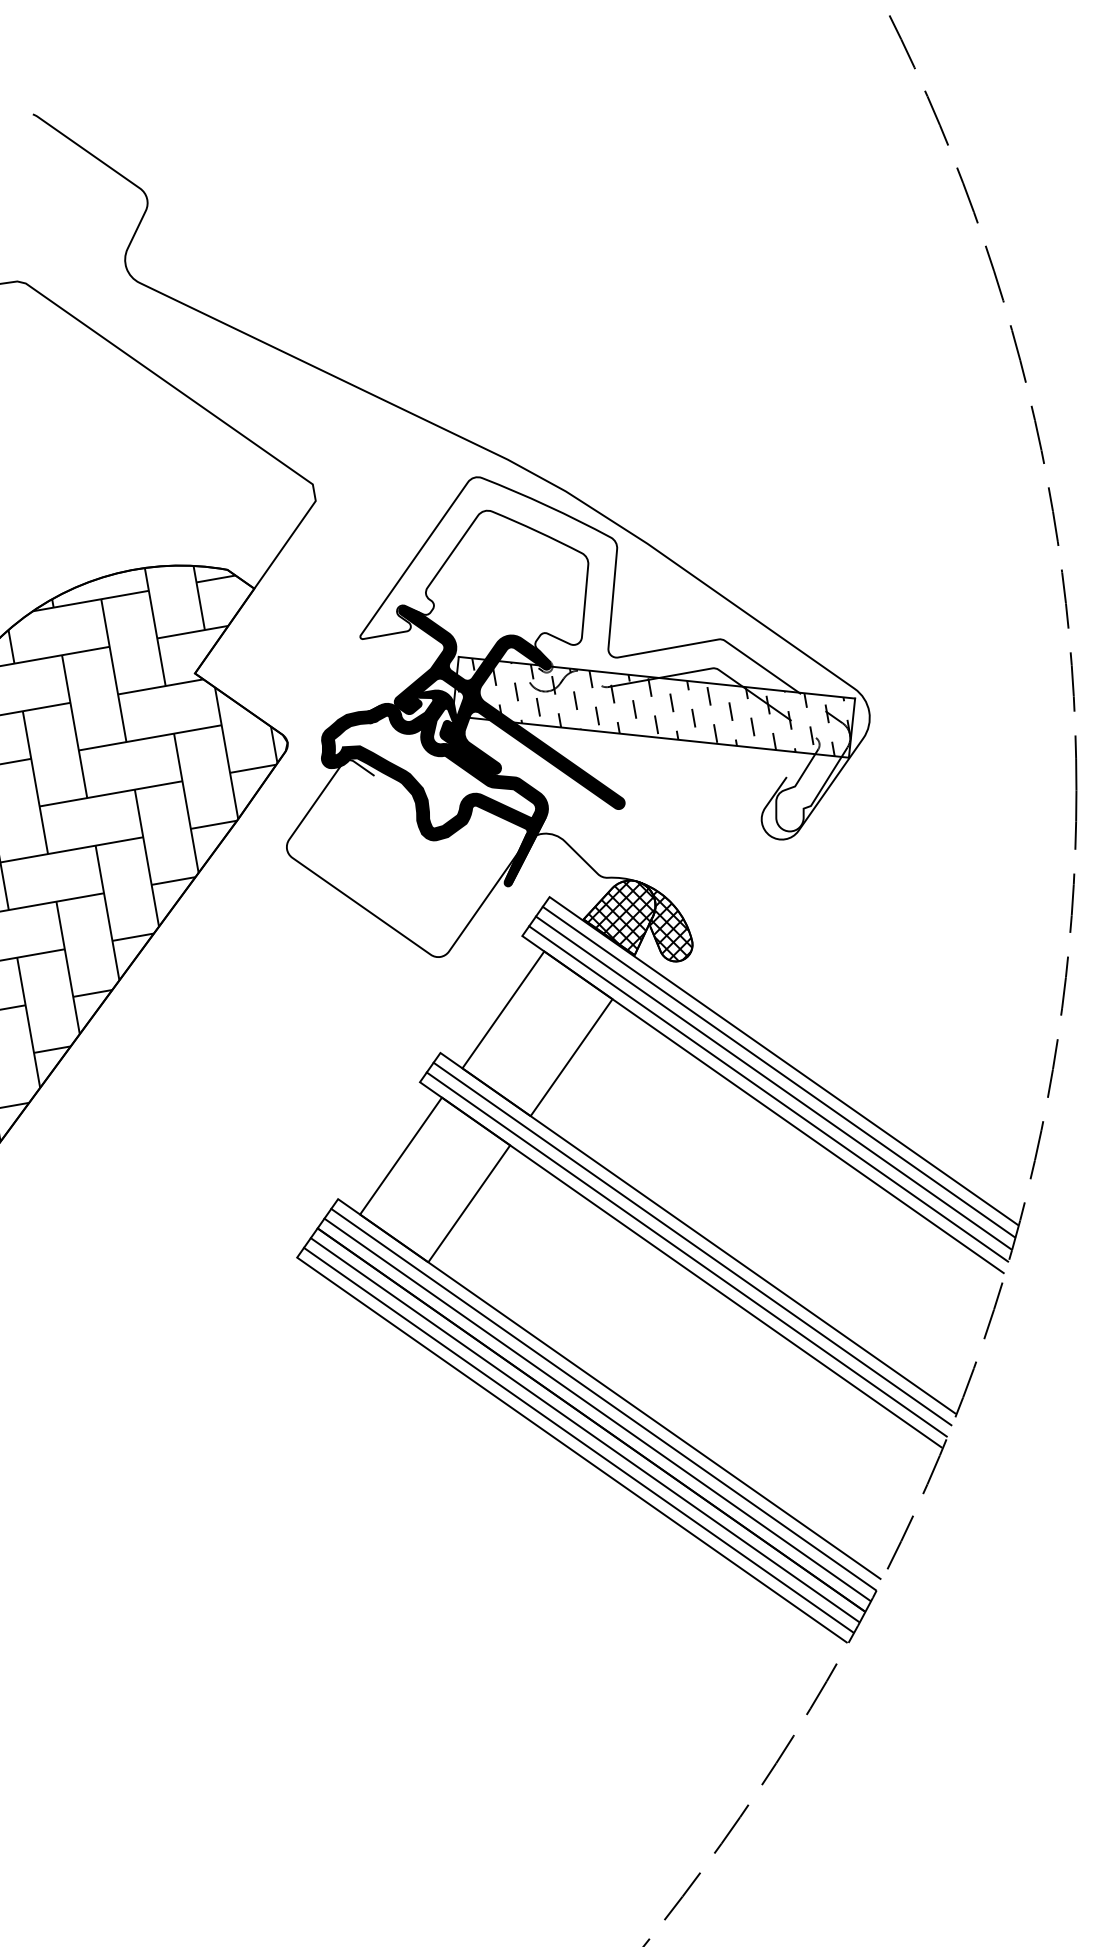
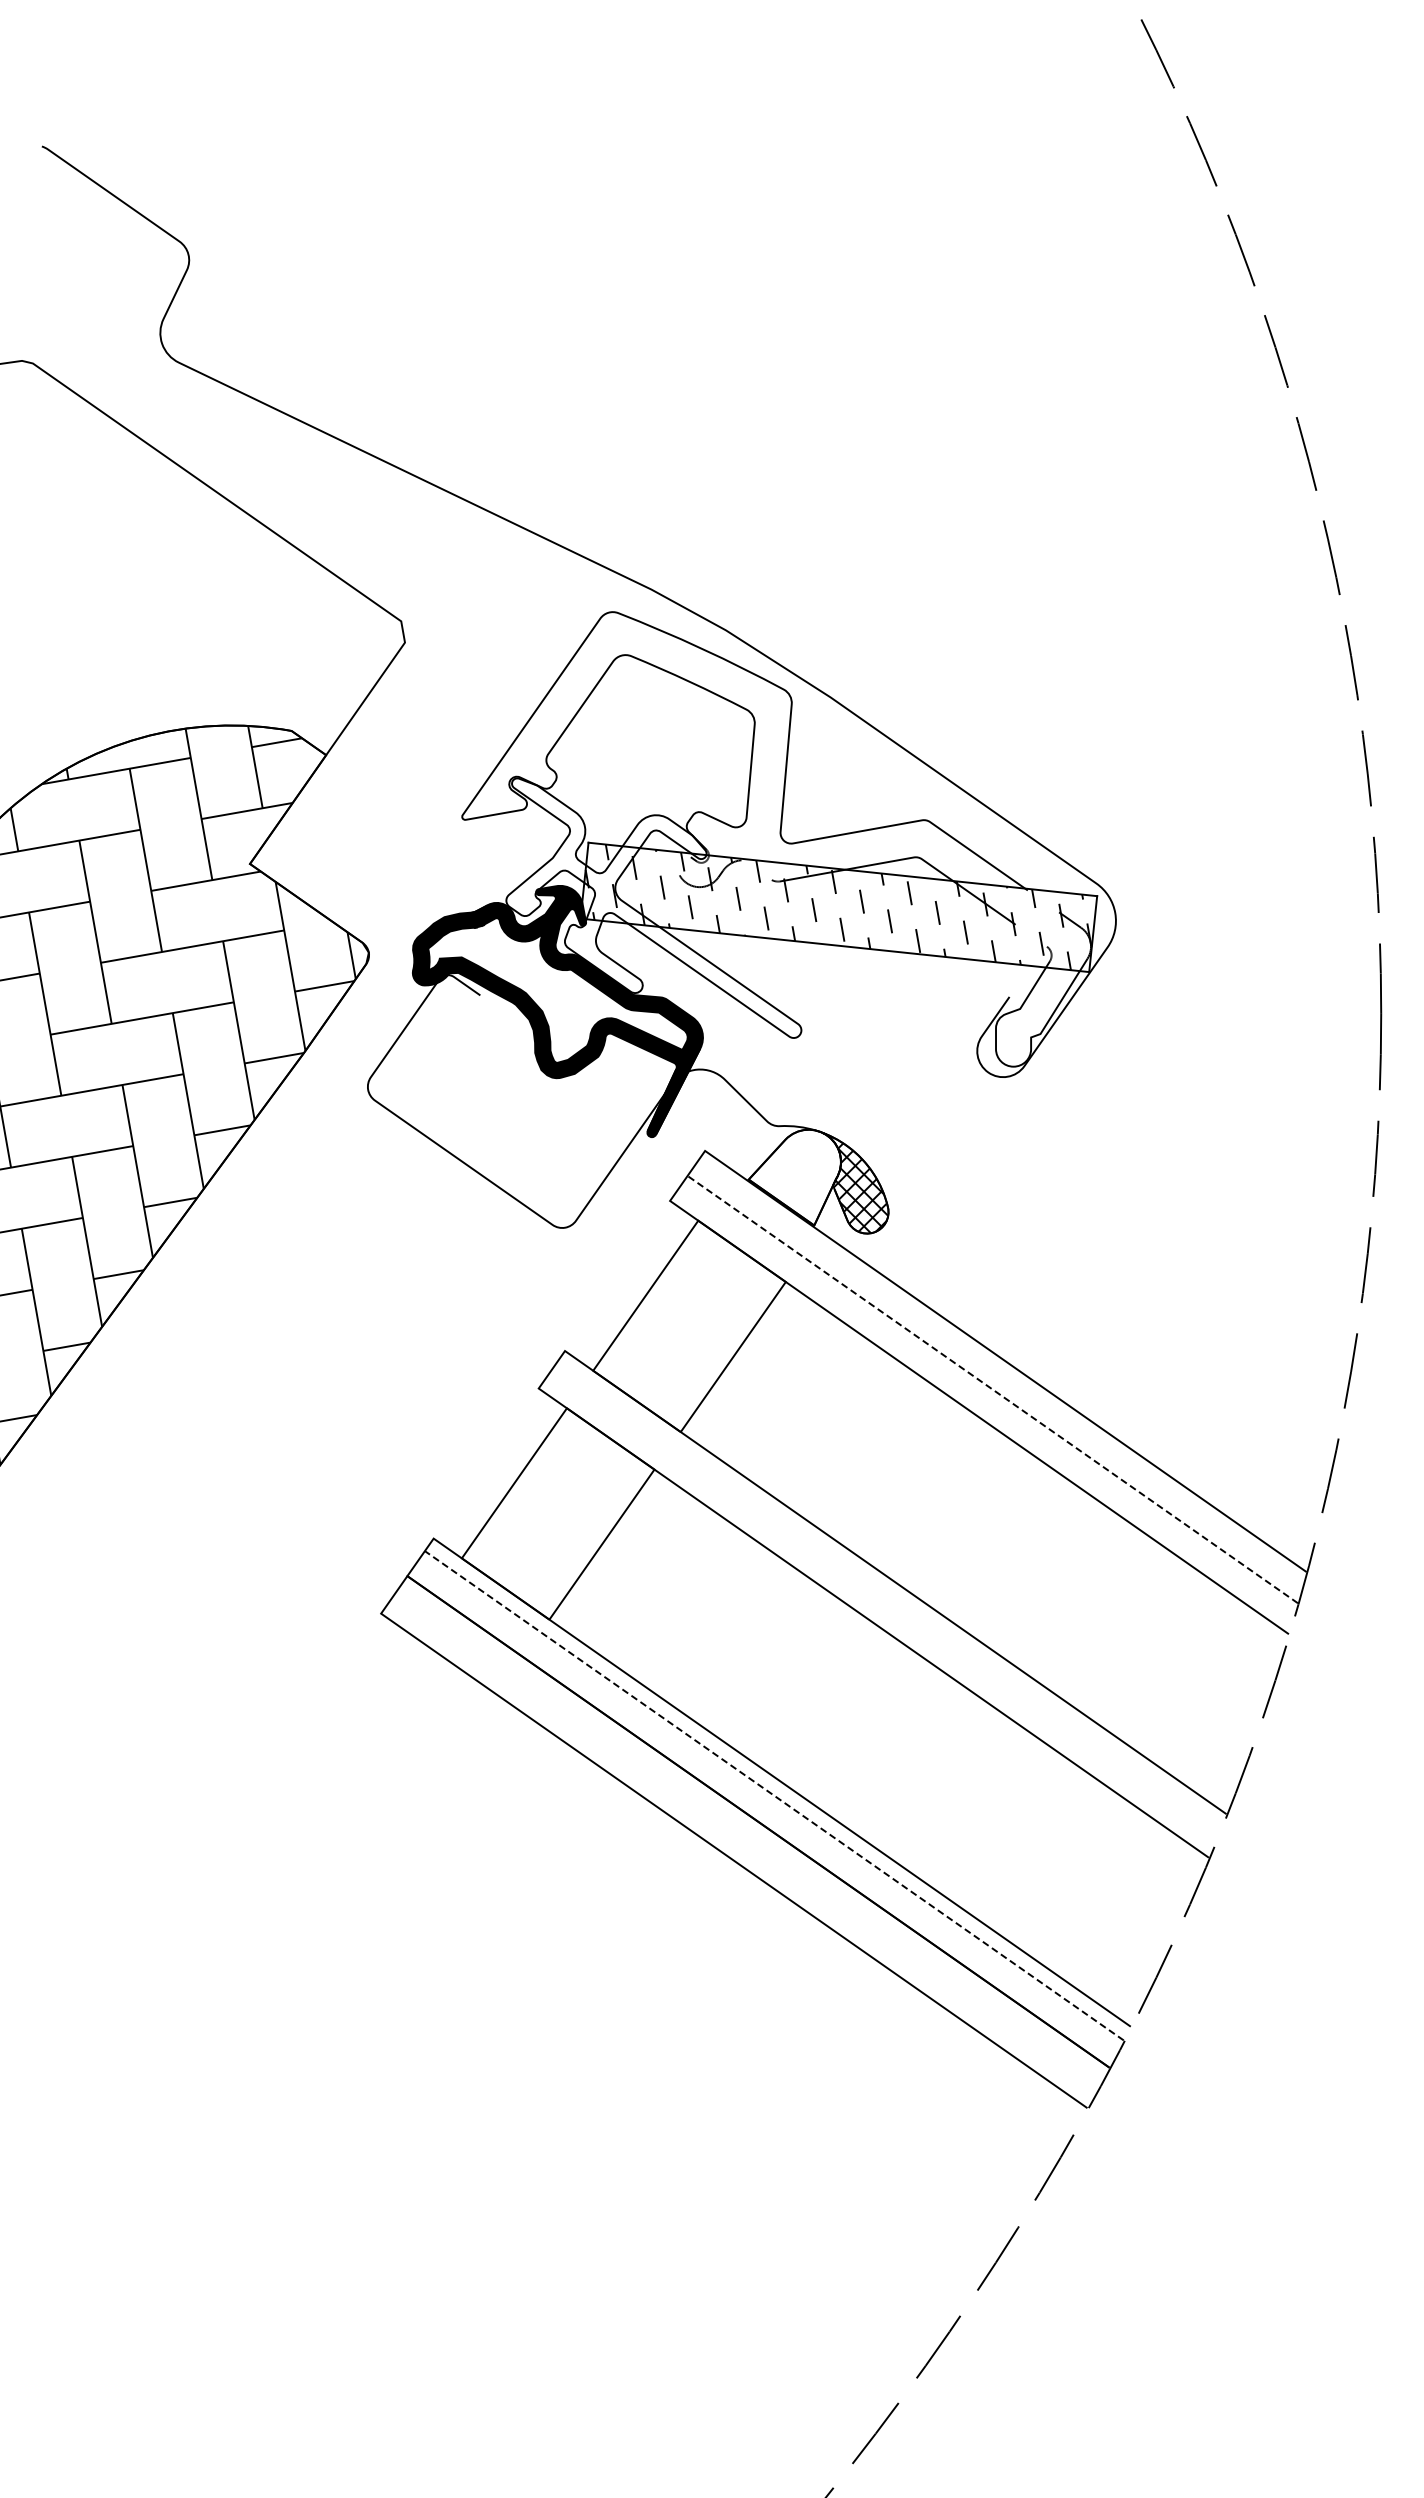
fill: (509, 707) -> (653, 907), removed
hatch: (621, 915) -> (797, 1174), removed
line: (779, 1072) -> (999, 1375), removed
line: (773, 1082) -> (992, 1389), solid -> dashed
line: (768, 1093) -> (985, 1403), removed
line: (692, 1243) -> (888, 1595), removed
line: (686, 1254) -> (880, 1609), removed
line: (603, 1399) -> (774, 1795), solid -> dashed
line: (597, 1409) -> (766, 1808), removed
line: (584, 1429) -> (750, 1834), removed
line: (577, 1439) -> (741, 1847), removed

